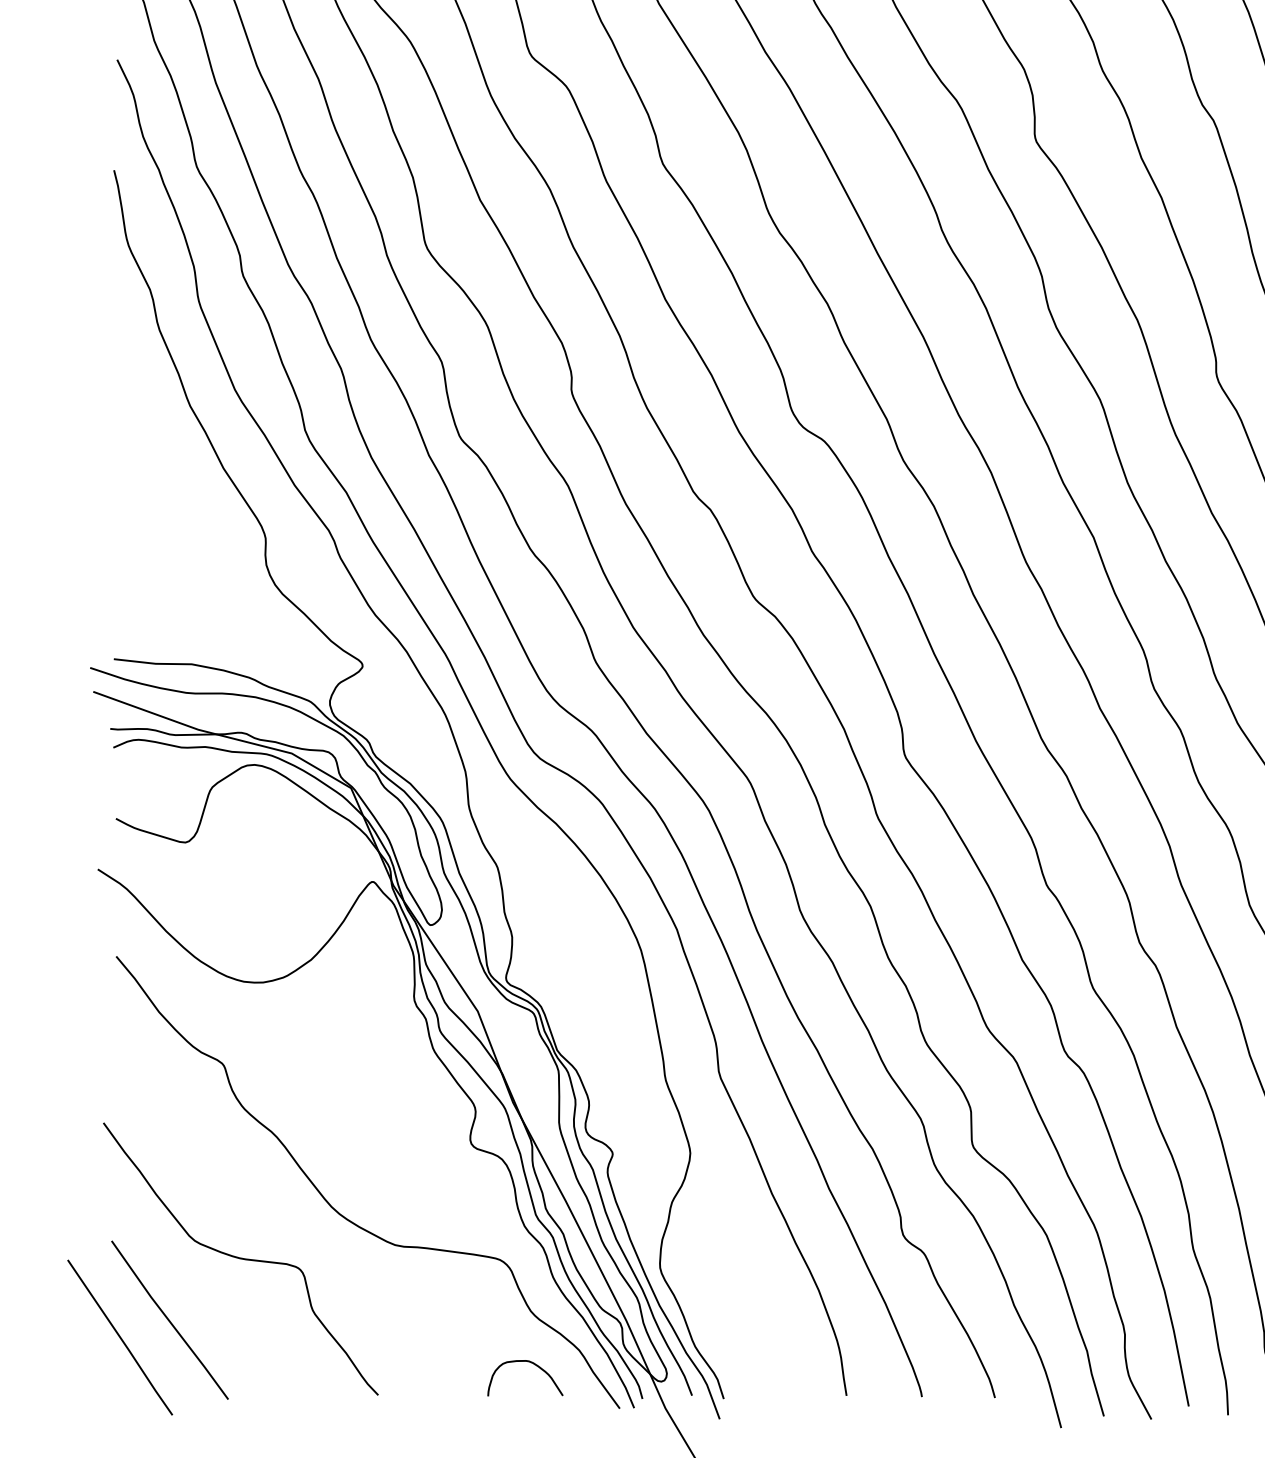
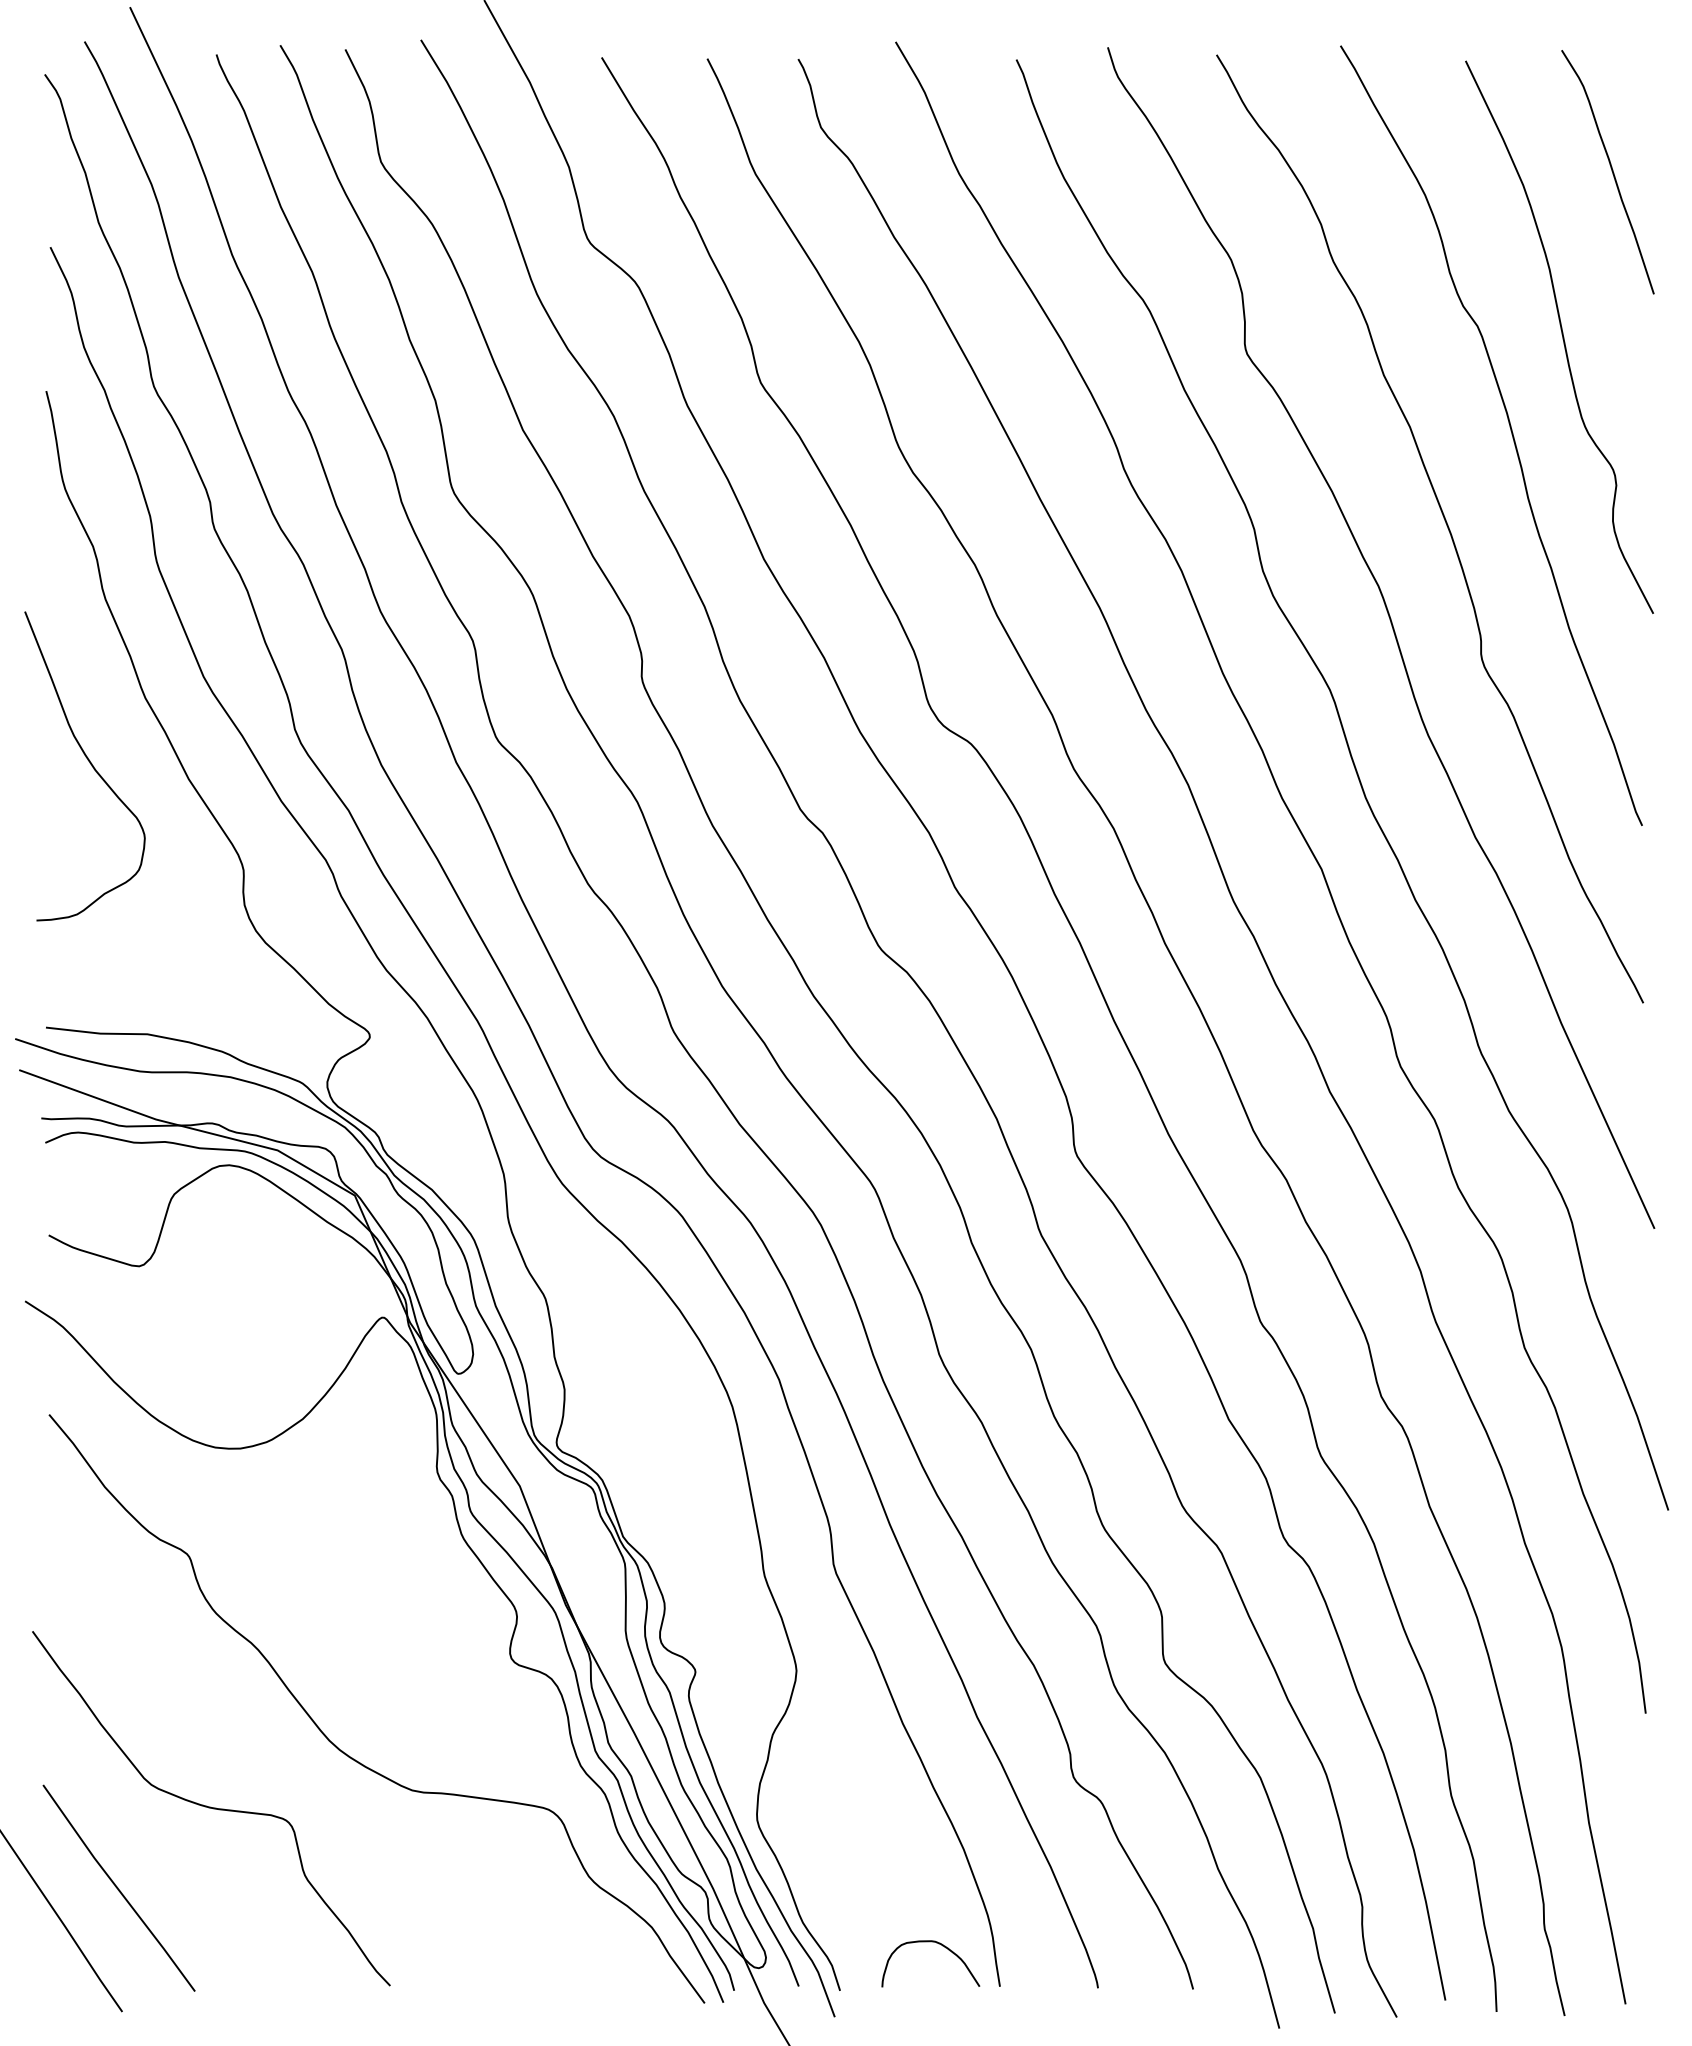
curve: (147, 456) -> (89, 763), added
curve: (531, 1363) -> (938, 1944), moved

